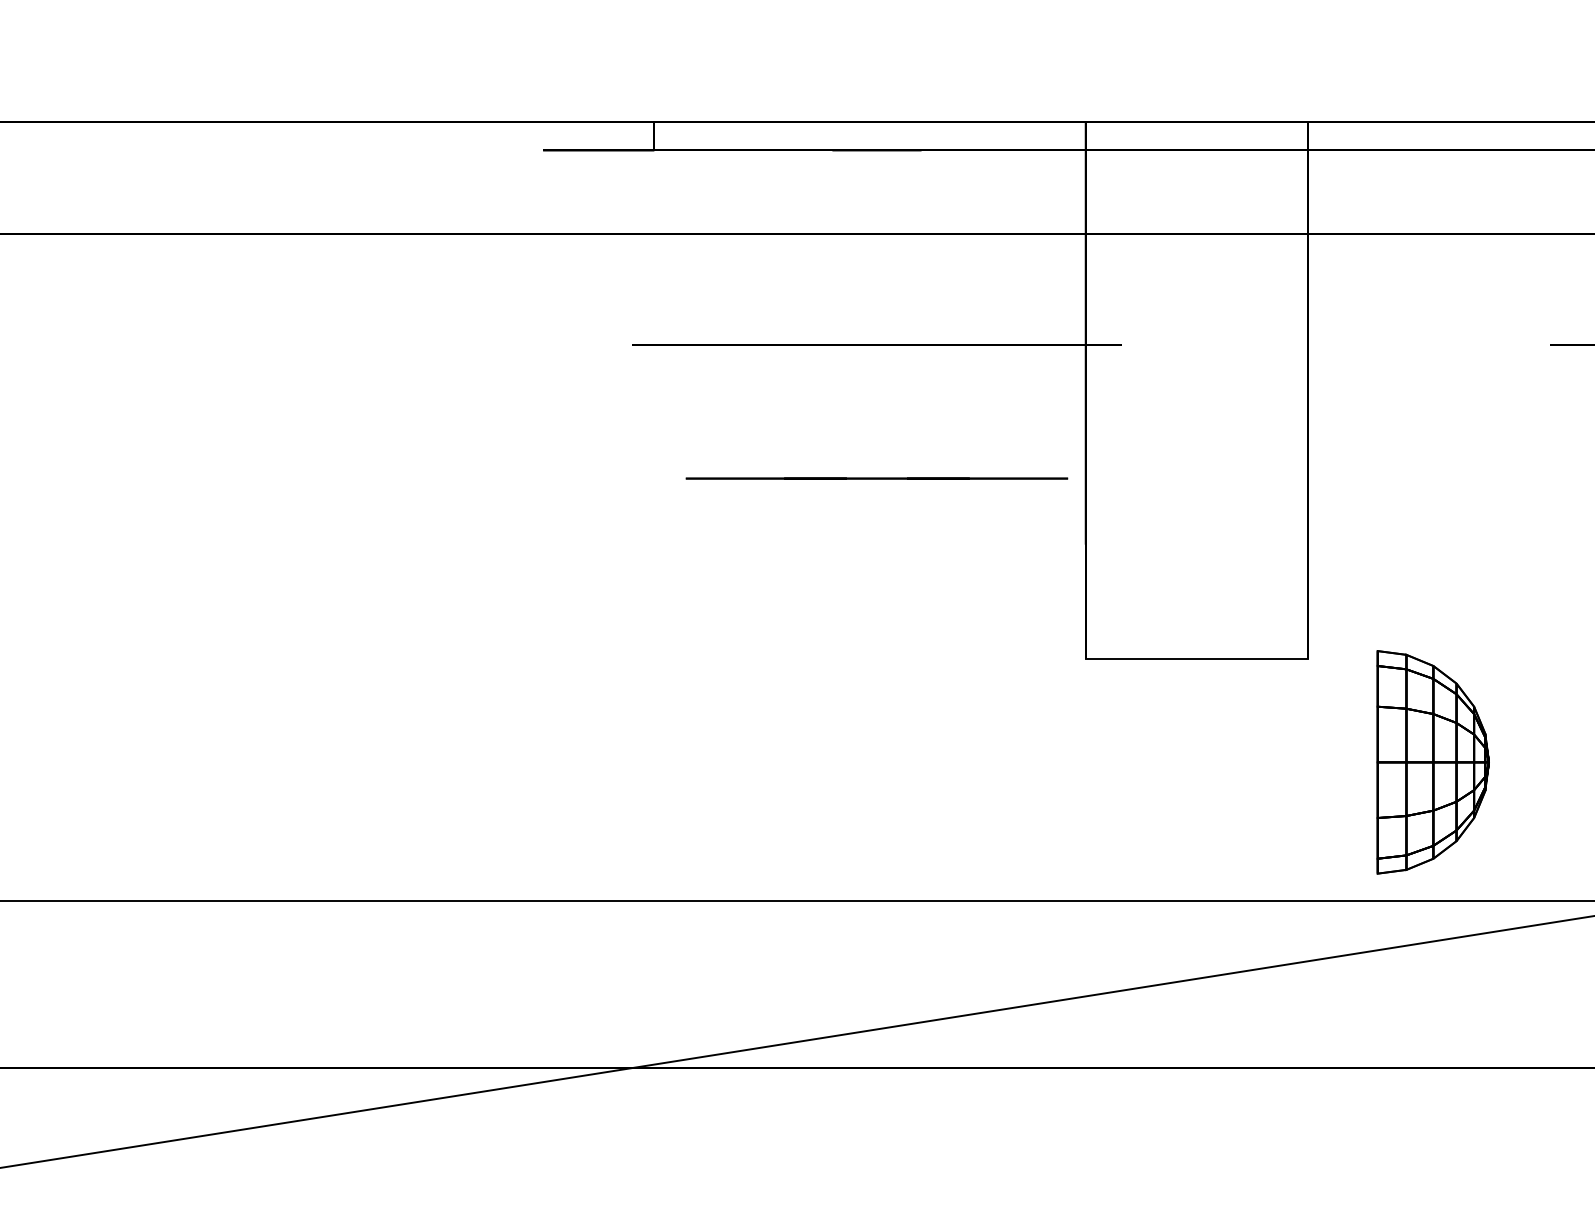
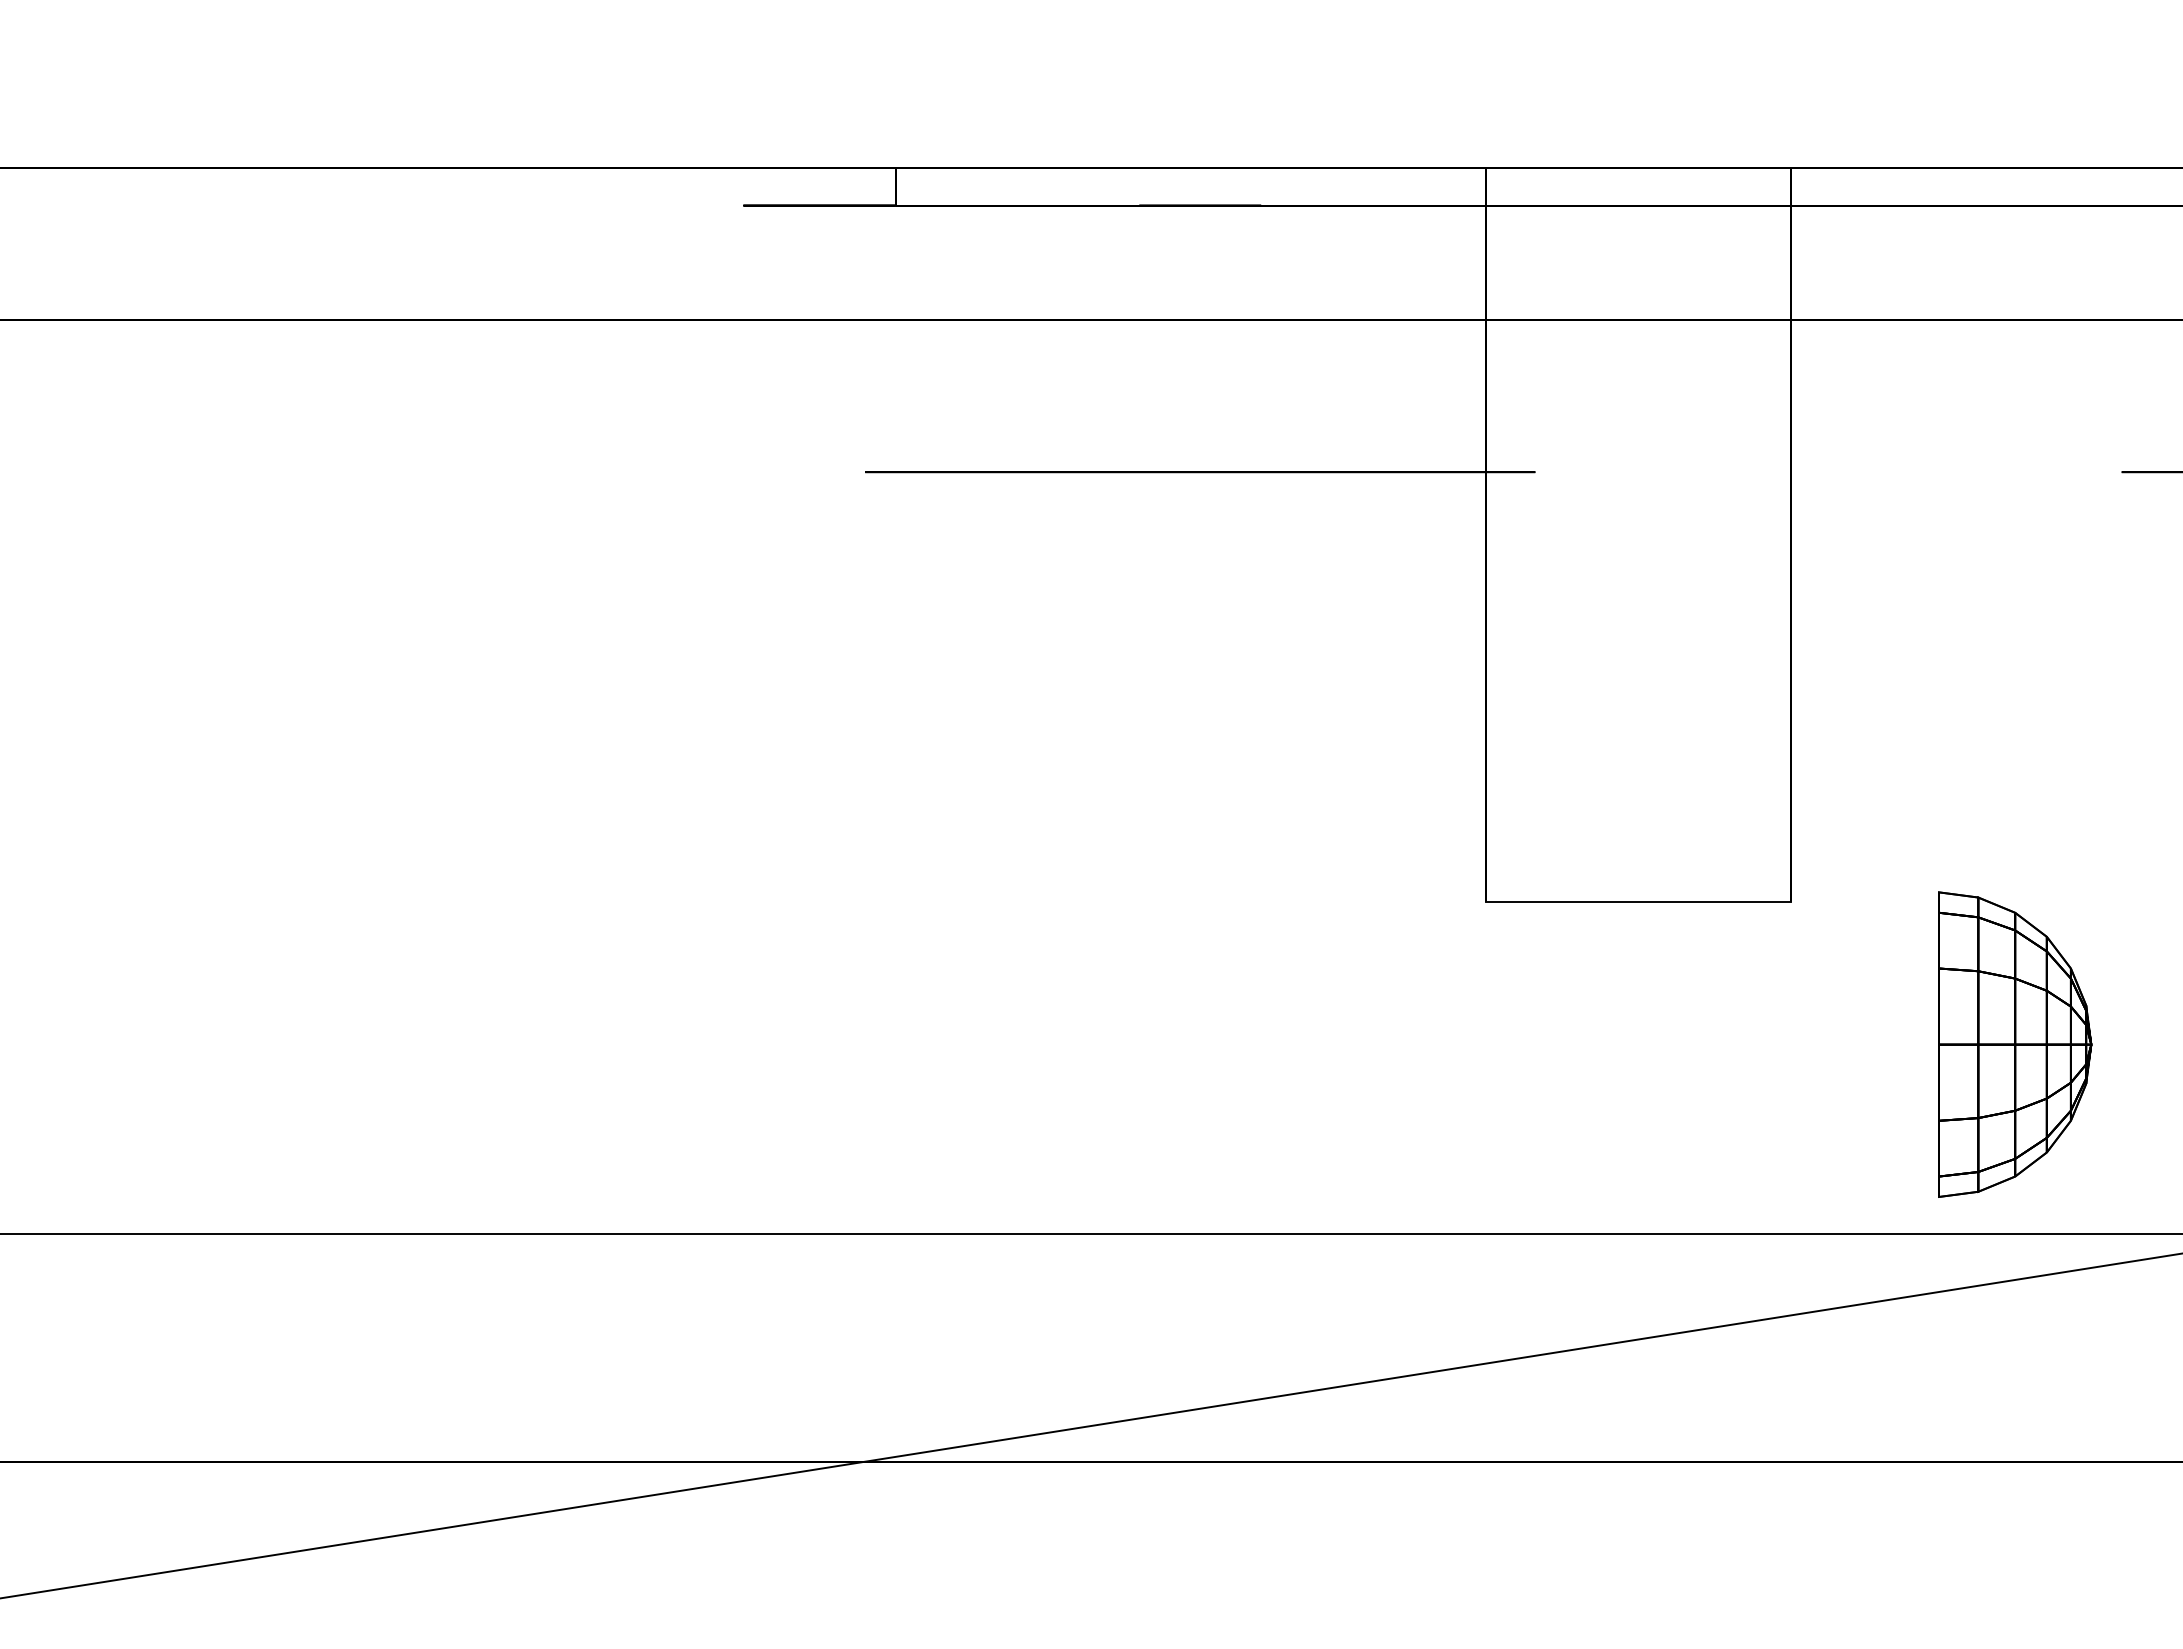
line: (876, 478) -> (1199, 654), removed
part: (1432, 762) -> (2013, 1044), moved

